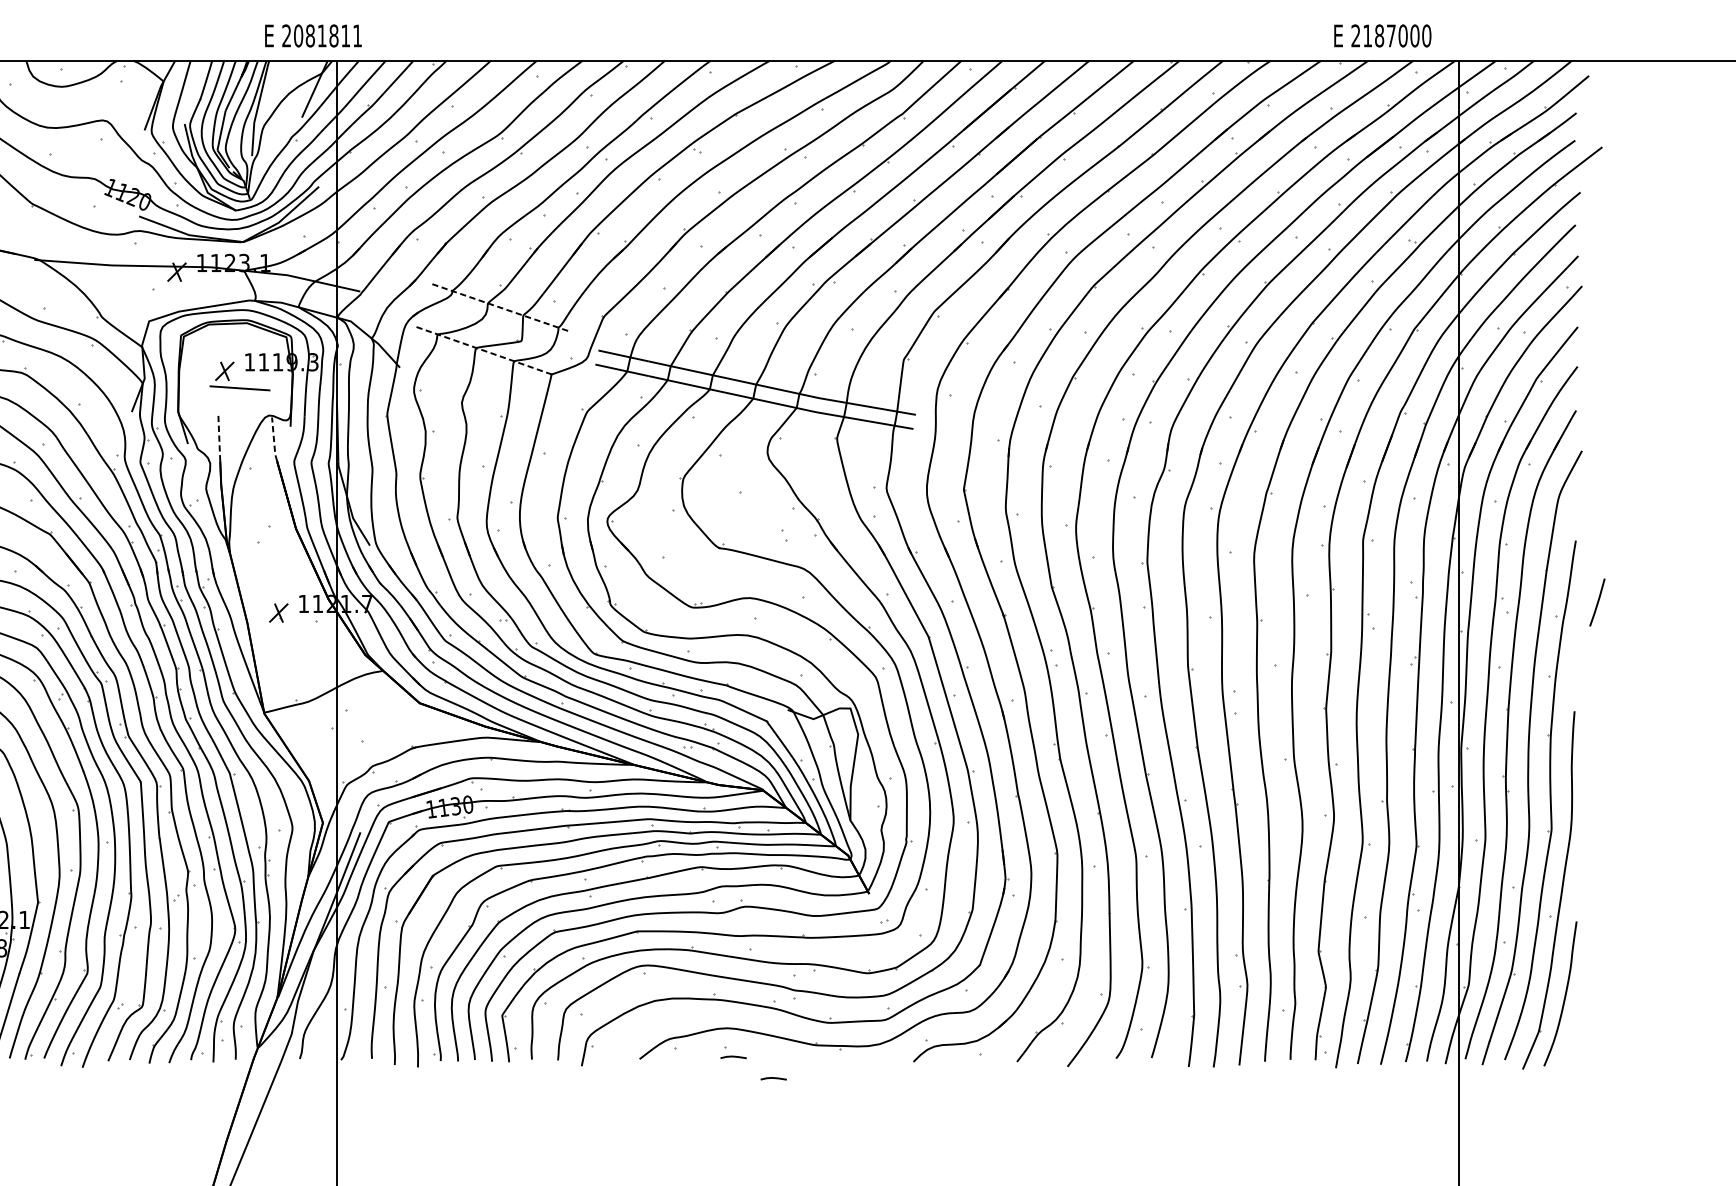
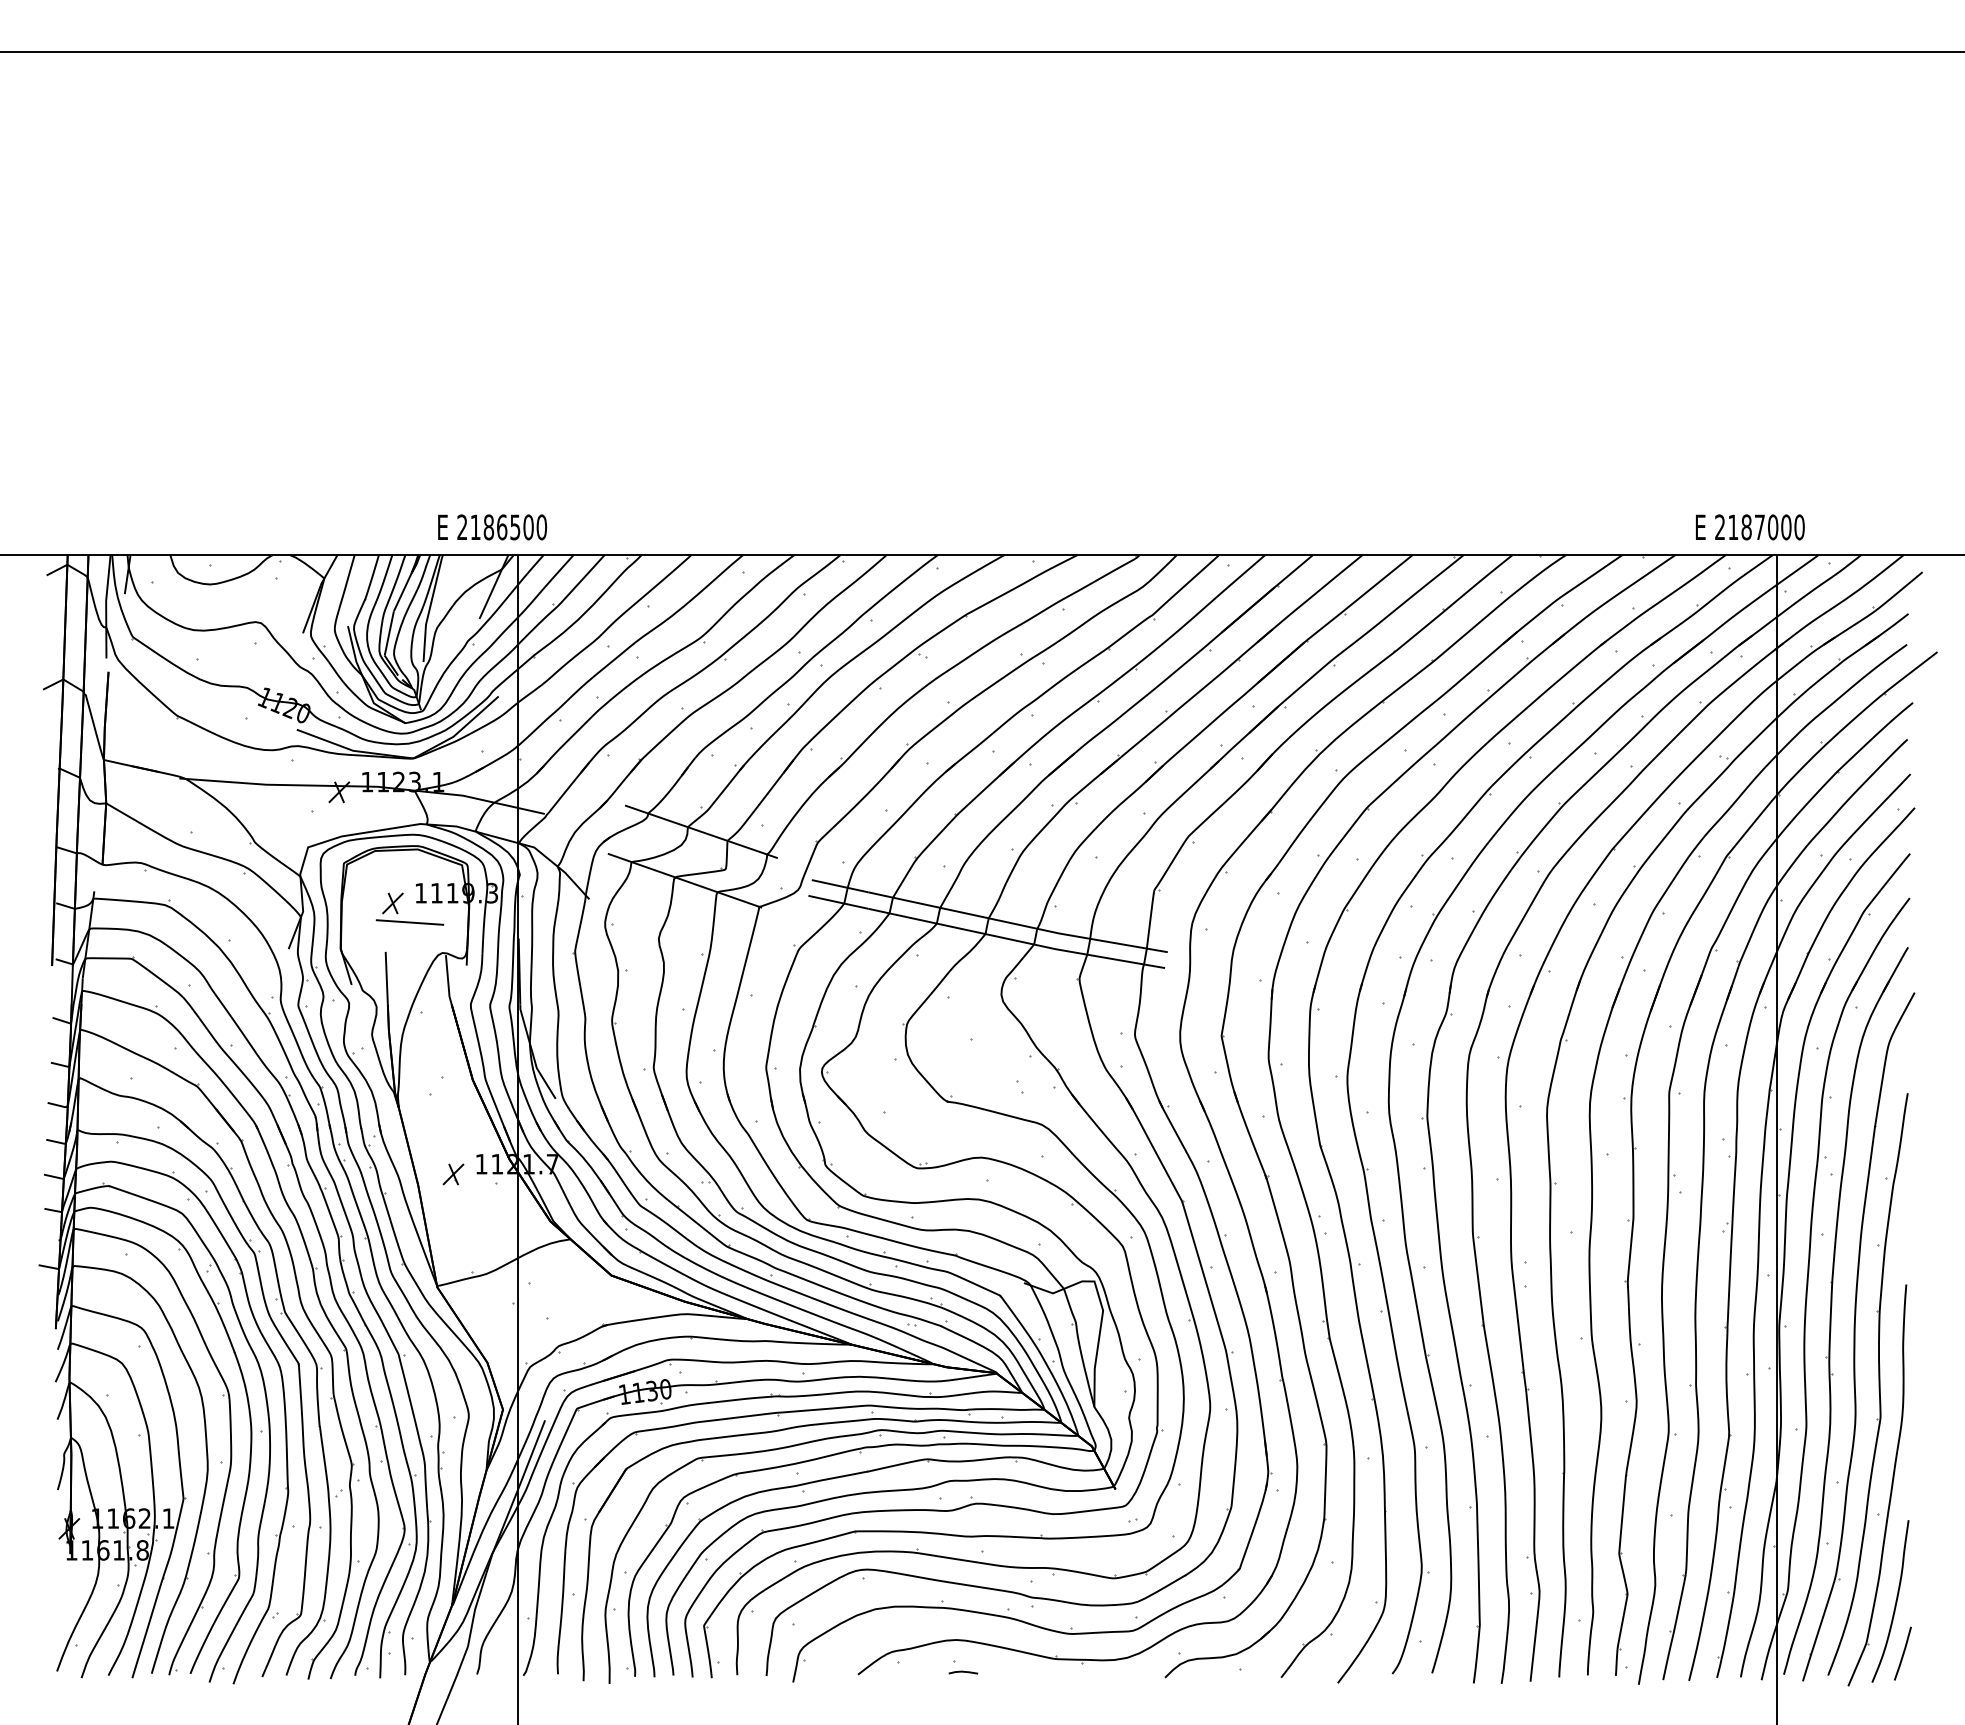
text: (327, 36) -> (508, 527), 2081811 -> 2186500
text: (1382, 36) -> (1750, 527), moved
line: (500, 307) -> (701, 831), dashed -> solid
line: (484, 350) -> (684, 880), dashed -> solid
line: (219, 437) -> (386, 977), dashed -> solid
line: (274, 439) -> (448, 979), dashed -> solid
line: (1597, 602) -> (1902, 1653), moved
line: (773, 1078) -> (1008, 1696), removed

